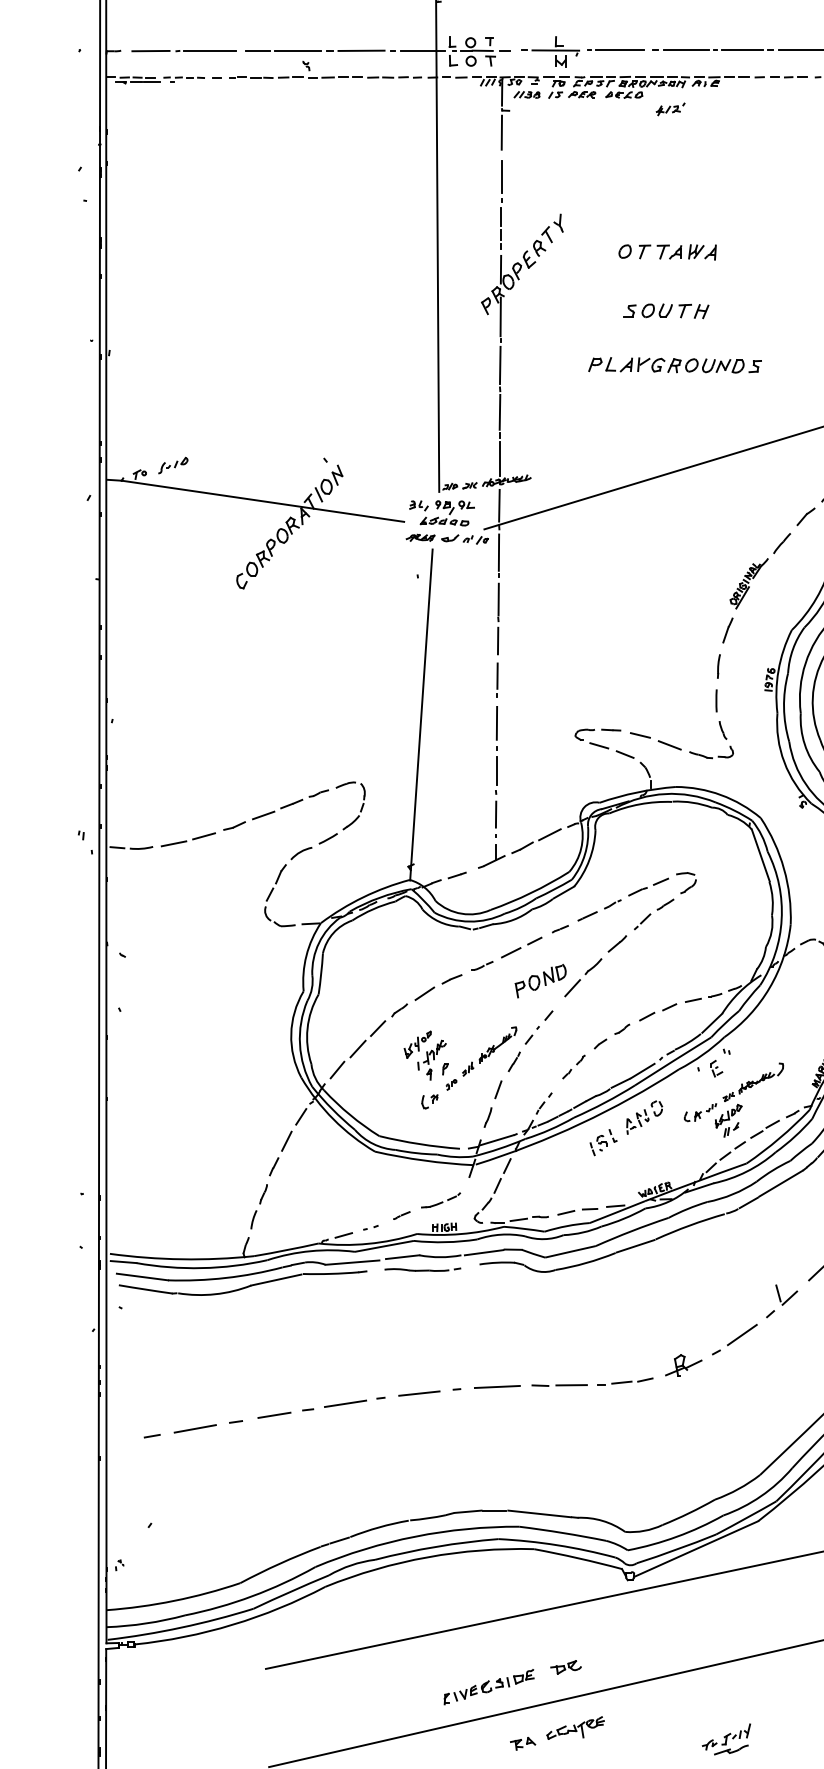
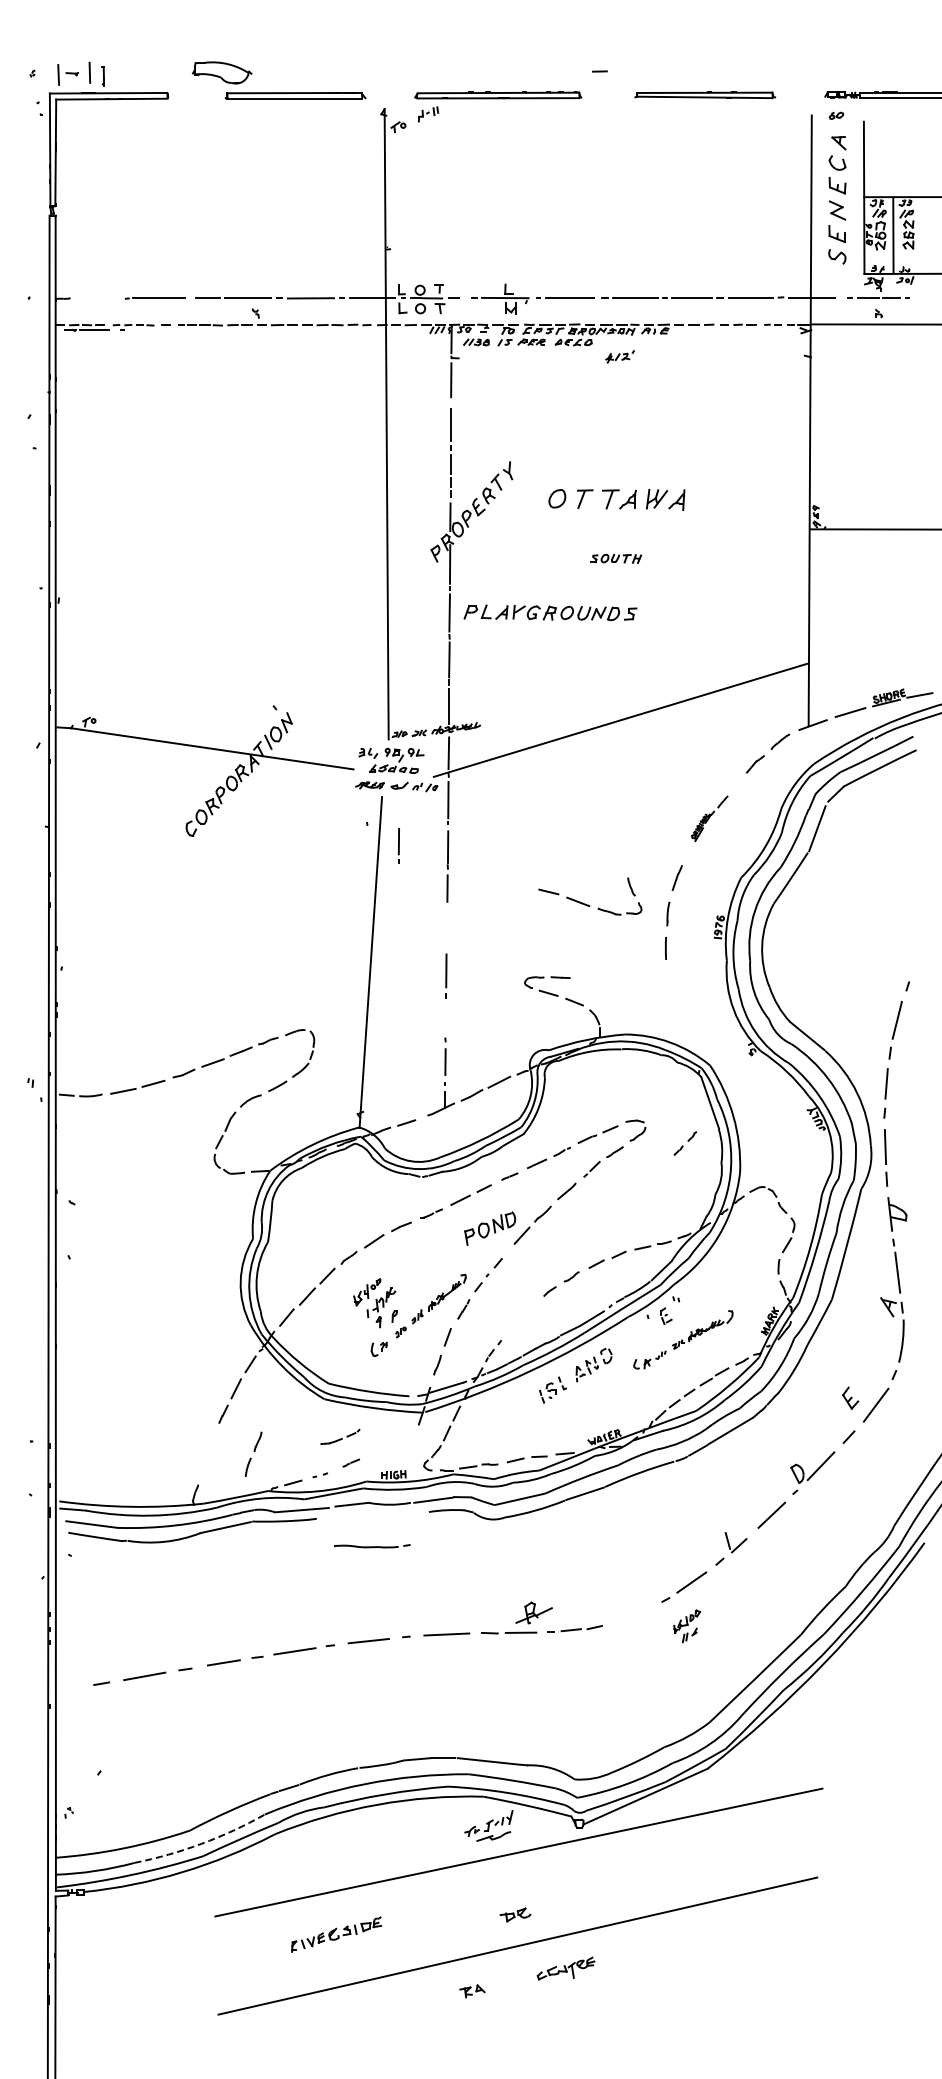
line: (150, 50) -> (99, 298), removed
part: (668, 251) -> (617, 499), size x1.4
part: (666, 310) -> (615, 558), size x0.6
part: (675, 364) -> (550, 612), moved
part: (173, 464) -> (122, 712), removed
part: (760, 570) -> (709, 818), size x0.6
line: (497, 679) -> (398, 845), moved
part: (680, 747) -> (588, 904), moved
line: (496, 770) -> (445, 1018), removed
part: (574, 1066) -> (685, 1143), moved
part: (728, 1120) -> (686, 1626), moved
part: (441, 1199) -> (340, 1436), moved
part: (259, 1205) -> (253, 1453), moved
part: (423, 1269) -> (372, 1546), moved
part: (683, 1364) -> (533, 1612), moved
arc: (252, 1595) -> (201, 1843), solid -> dashed
part: (489, 1686) -> (336, 1934), moved
part: (575, 1727) -> (565, 1968), moved
part: (726, 1738) -> (488, 1825), moved

